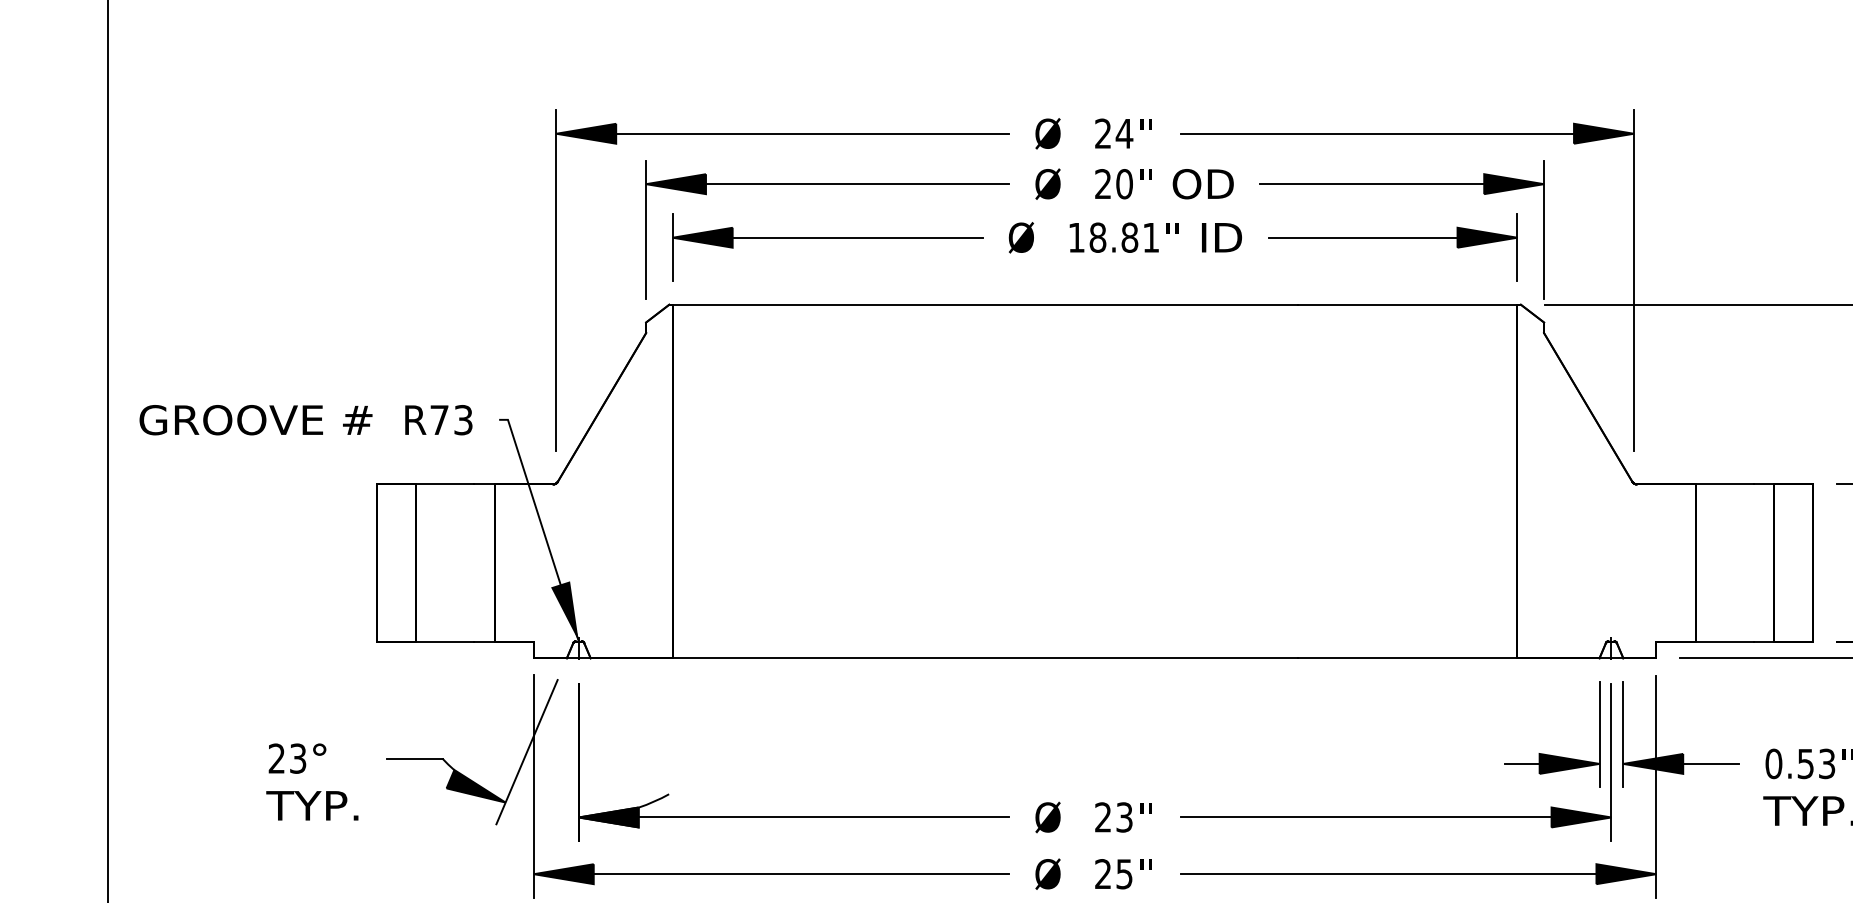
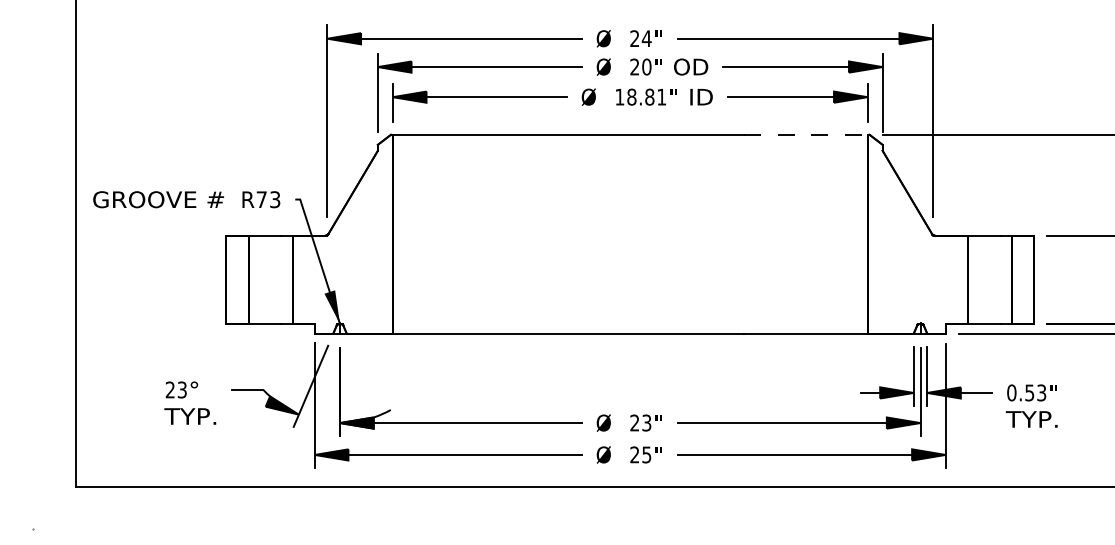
line: (1406, 304) -> (805, 134), solid -> dashed

